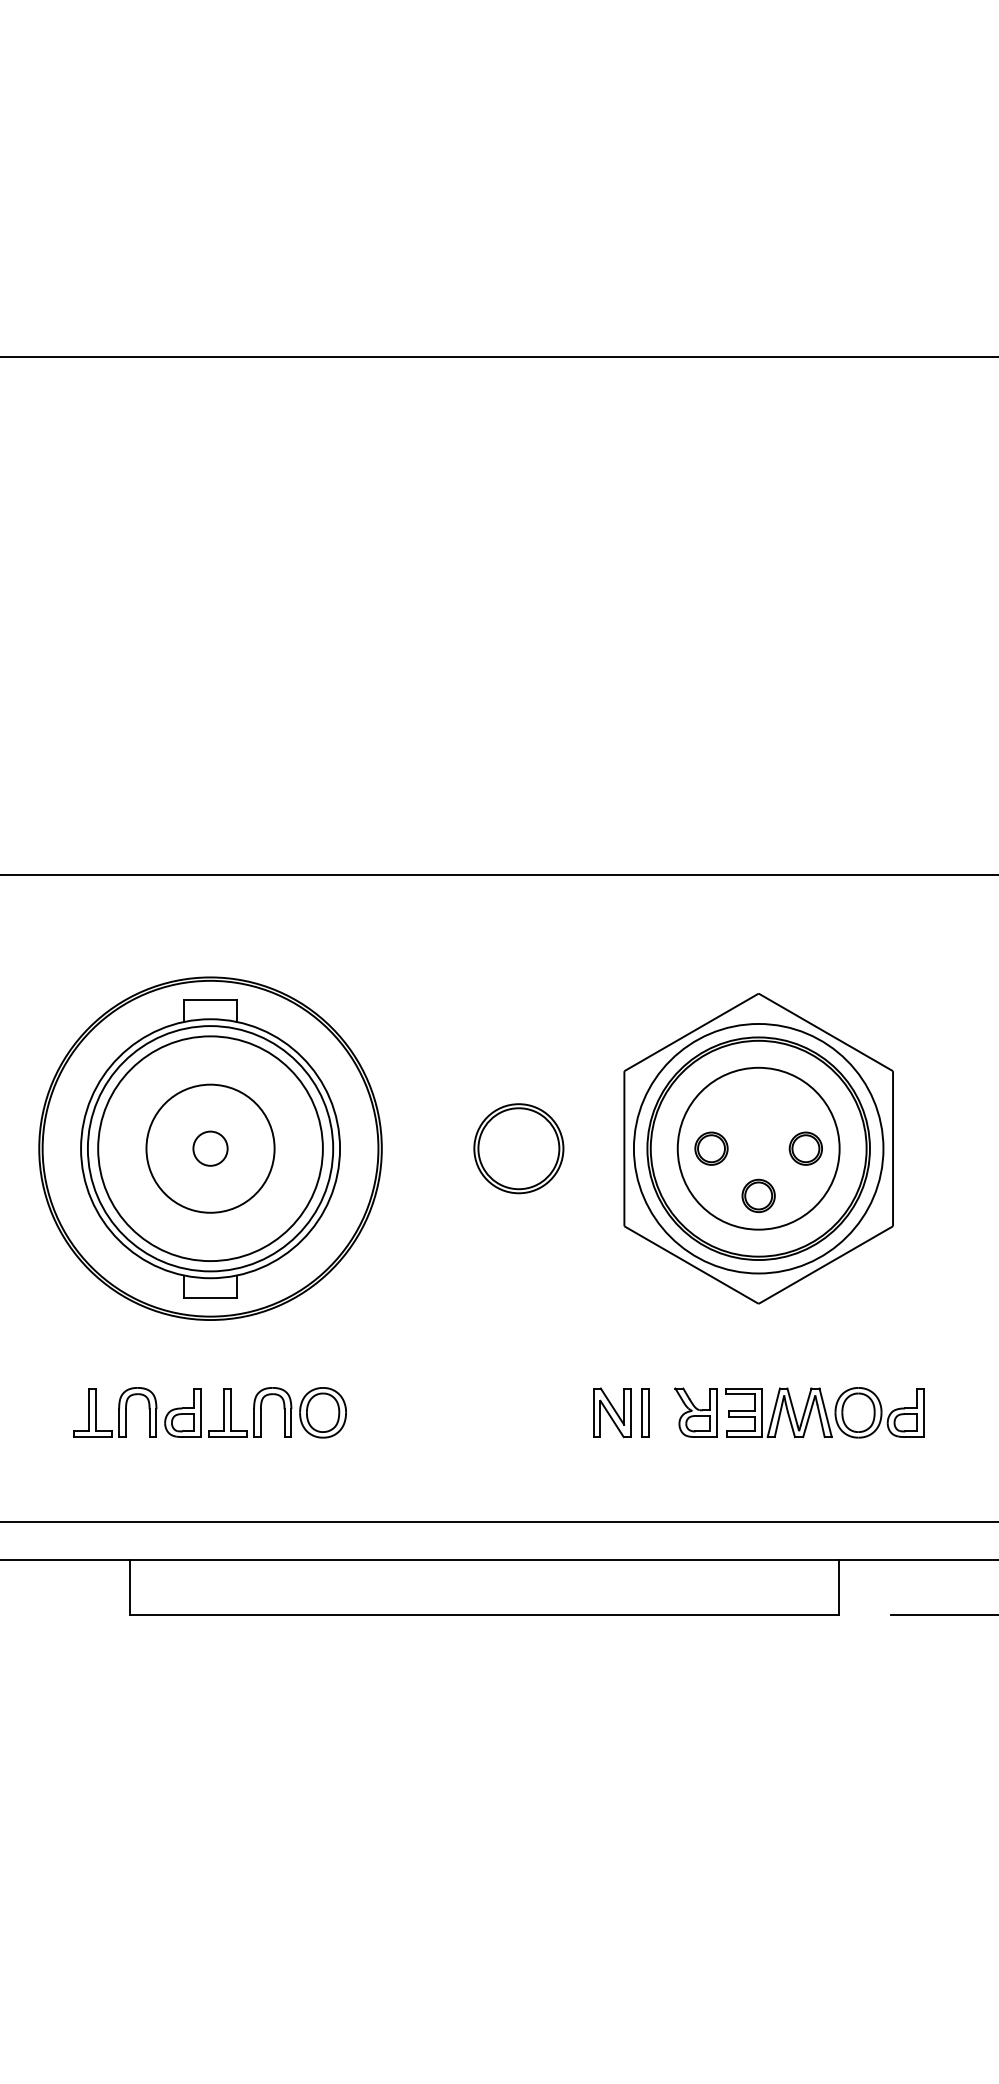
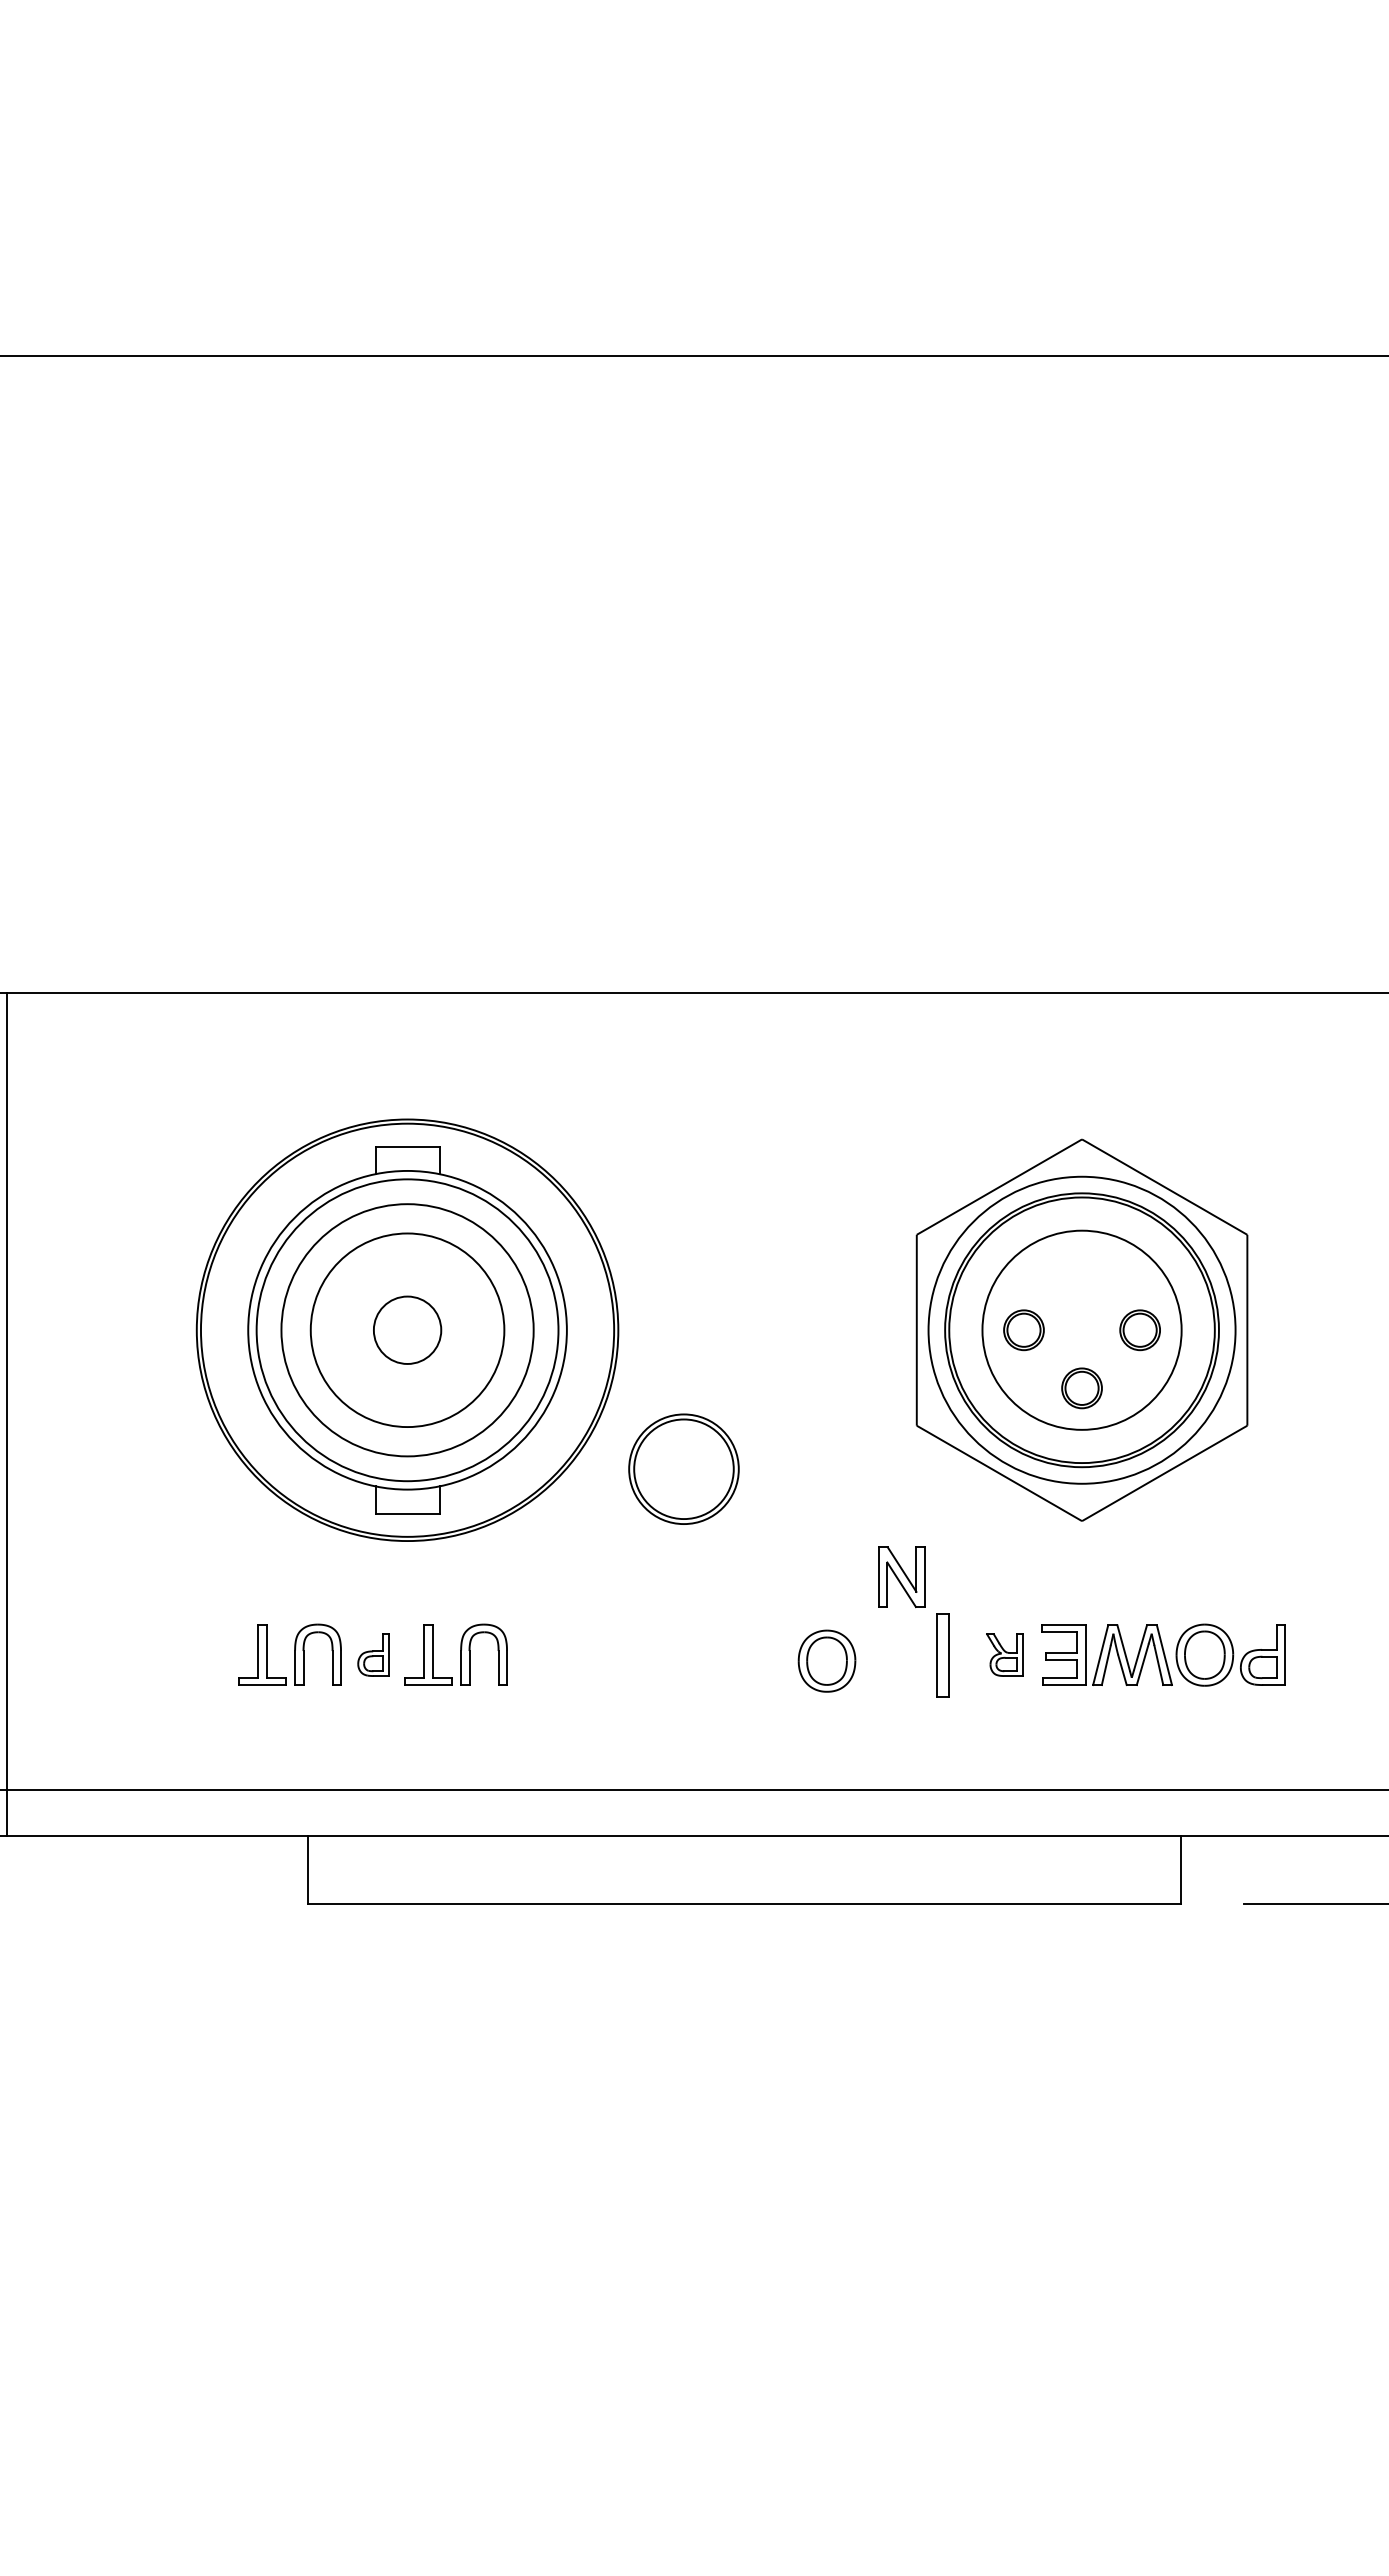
circle: (210, 1148) -> (407, 1330), size x0.7
circle: (210, 1148) -> (407, 1330), size x1.6
circle: (210, 1148) -> (407, 1330), size x1.6
part: (518, 1148) -> (683, 1468), moved
part: (182, 1412) -> (373, 1654), size x0.7
part: (322, 1412) -> (826, 1660), moved
part: (645, 1412) -> (942, 1654), size x1.4
part: (695, 1412) -> (1004, 1654), size x0.7
part: (611, 1413) -> (901, 1577), moved

